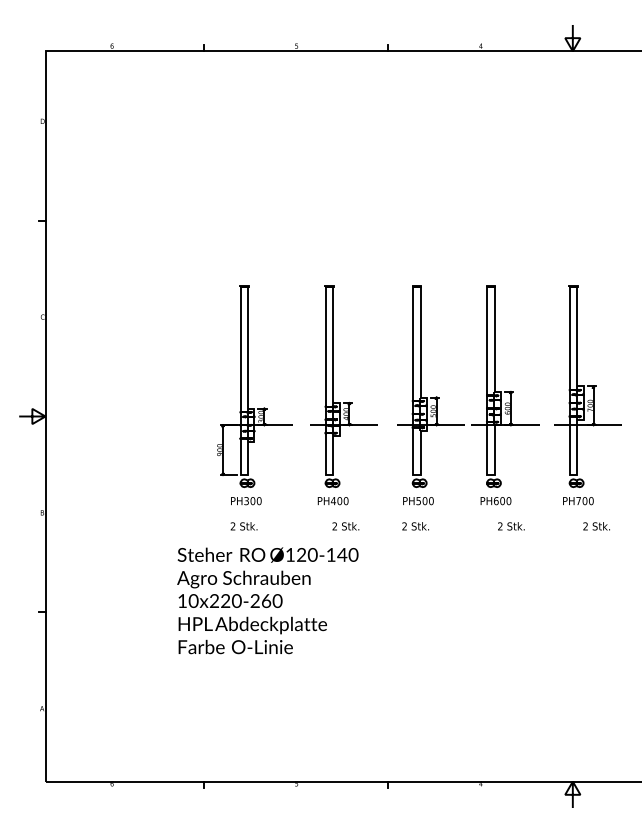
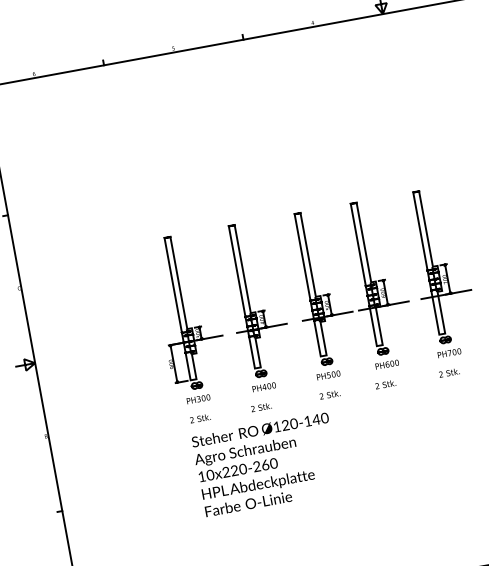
text: (345, 526) -> (261, 407), moved
text: (511, 526) -> (385, 384), moved
text: (596, 526) -> (449, 373), moved
text: (267, 600) -> (266, 464), moved

